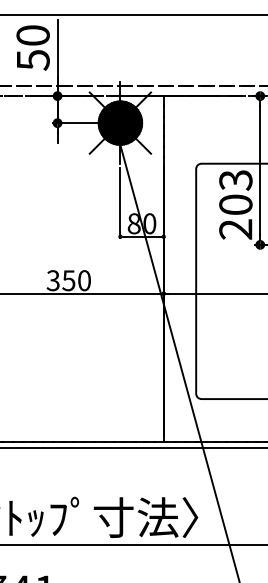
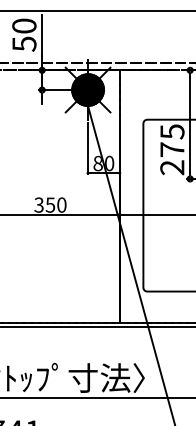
text: (235, 192) -> (172, 140), 203 -> 275

